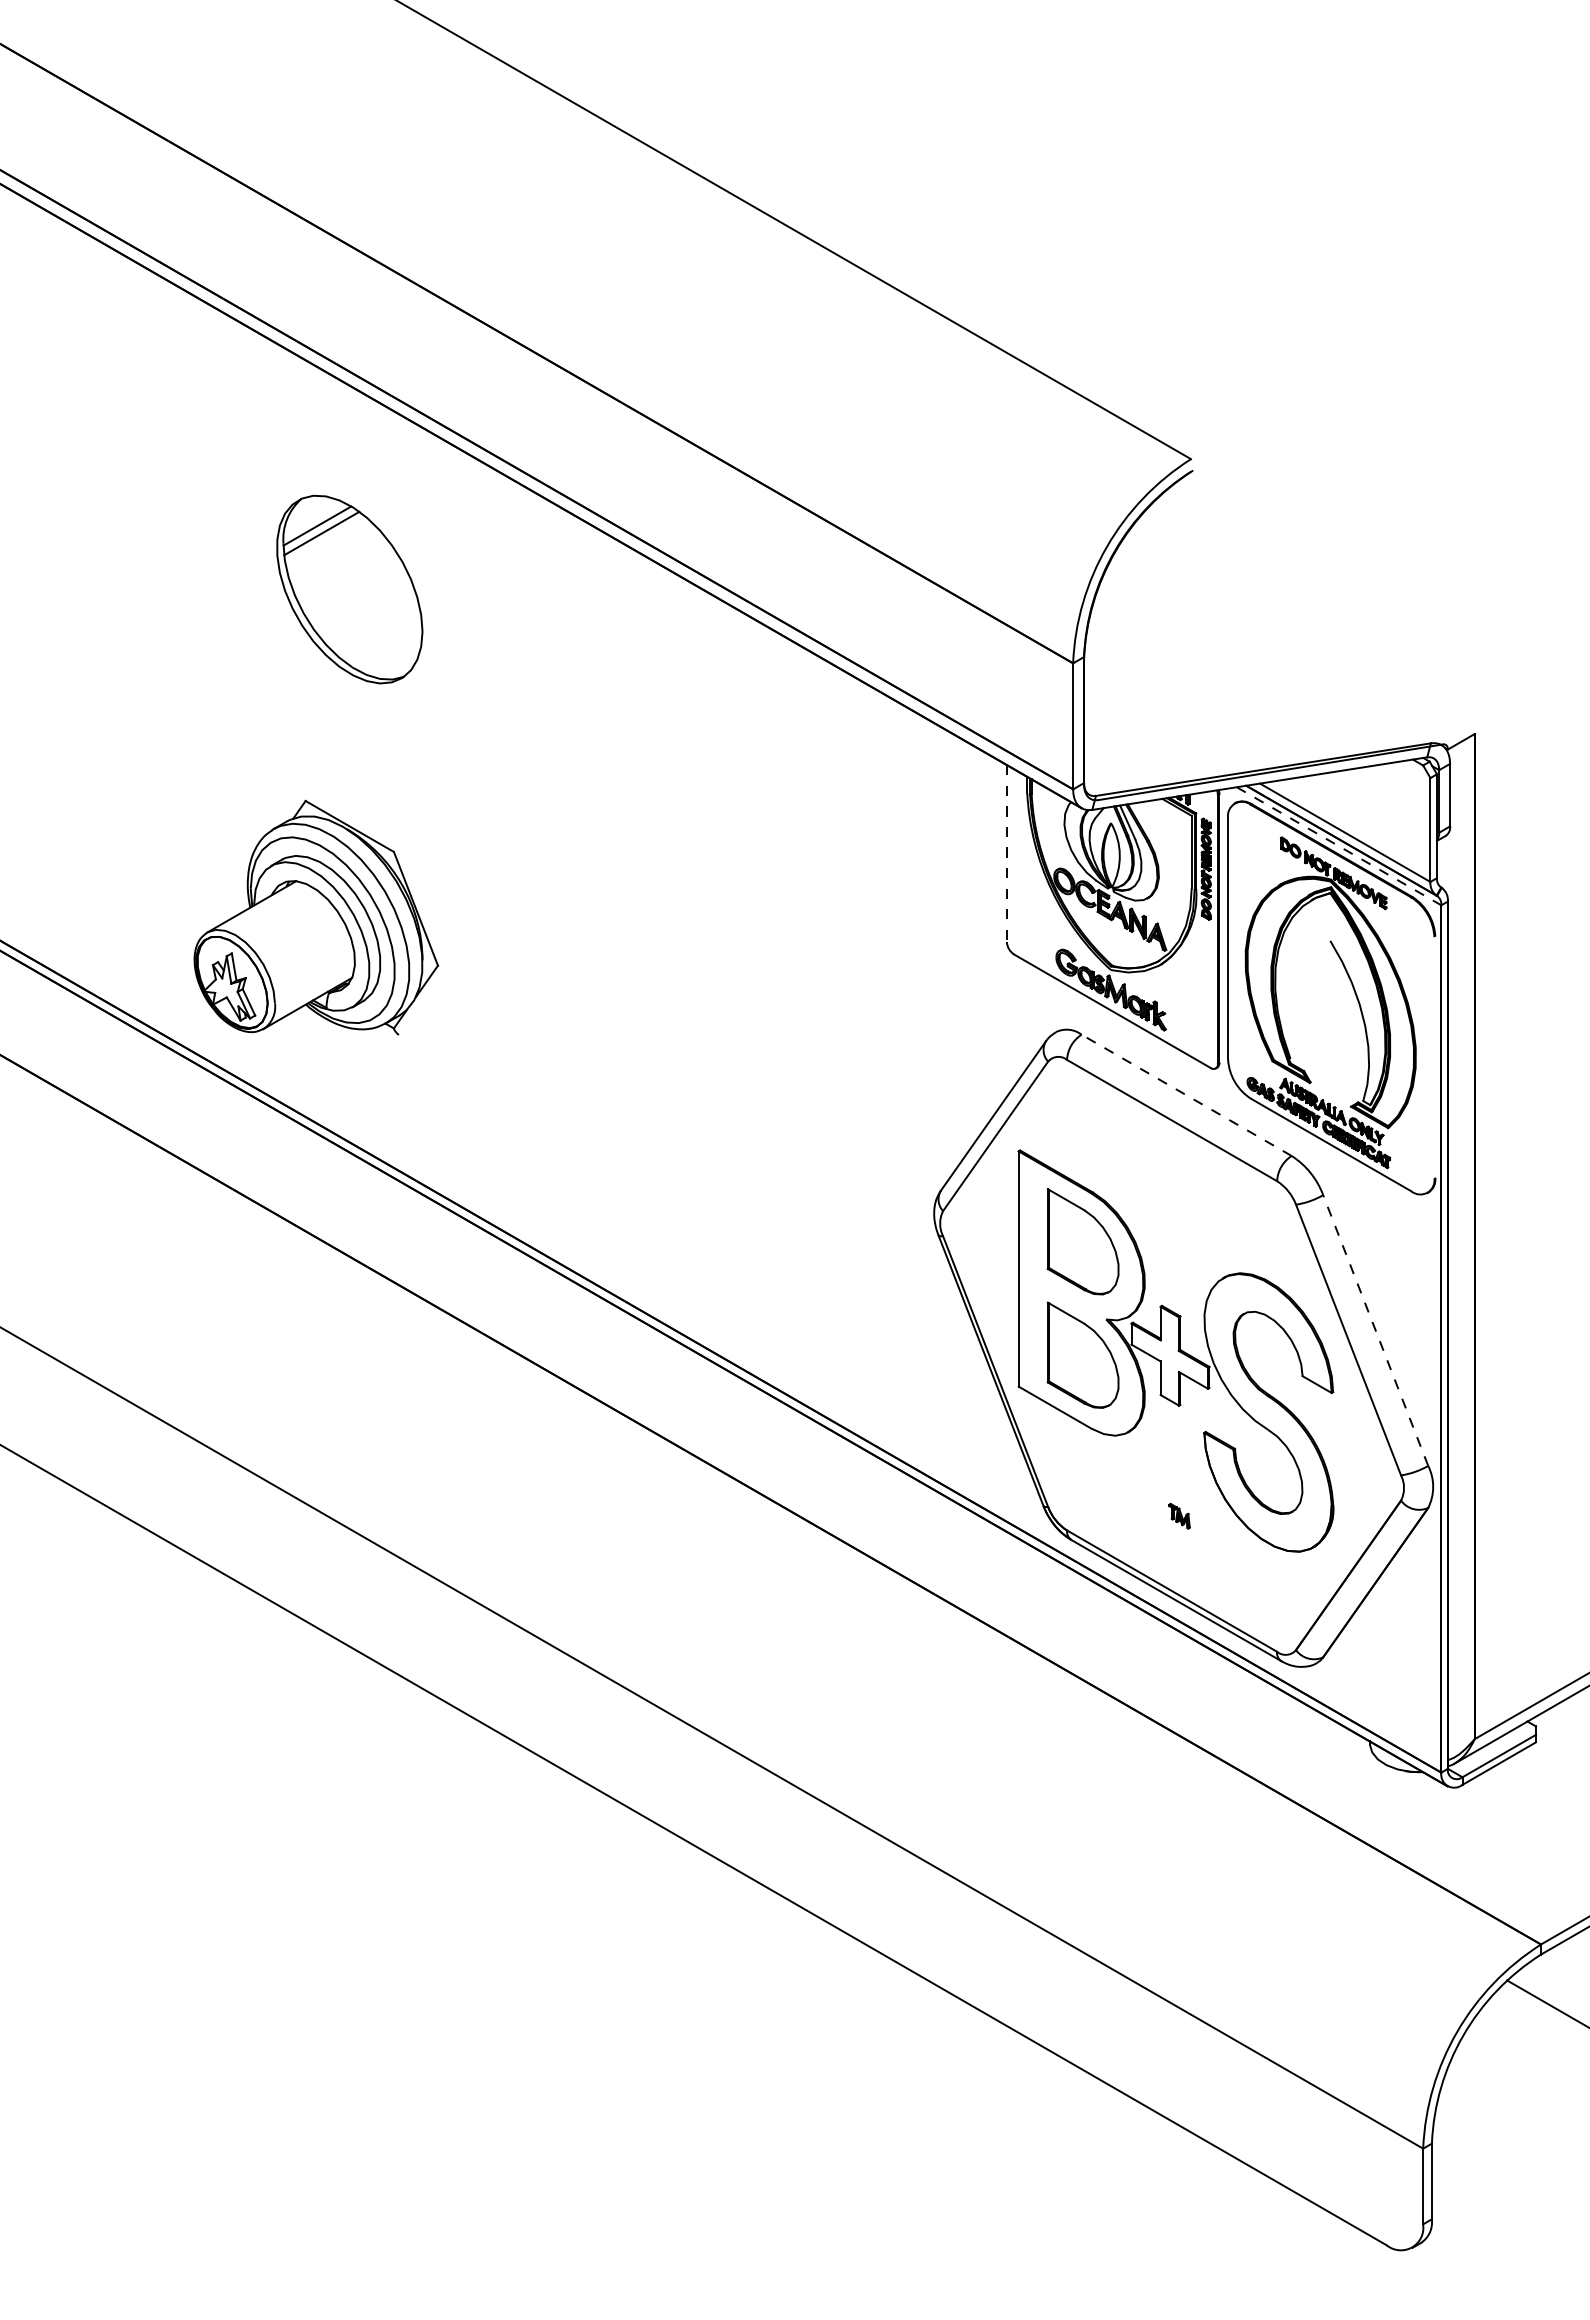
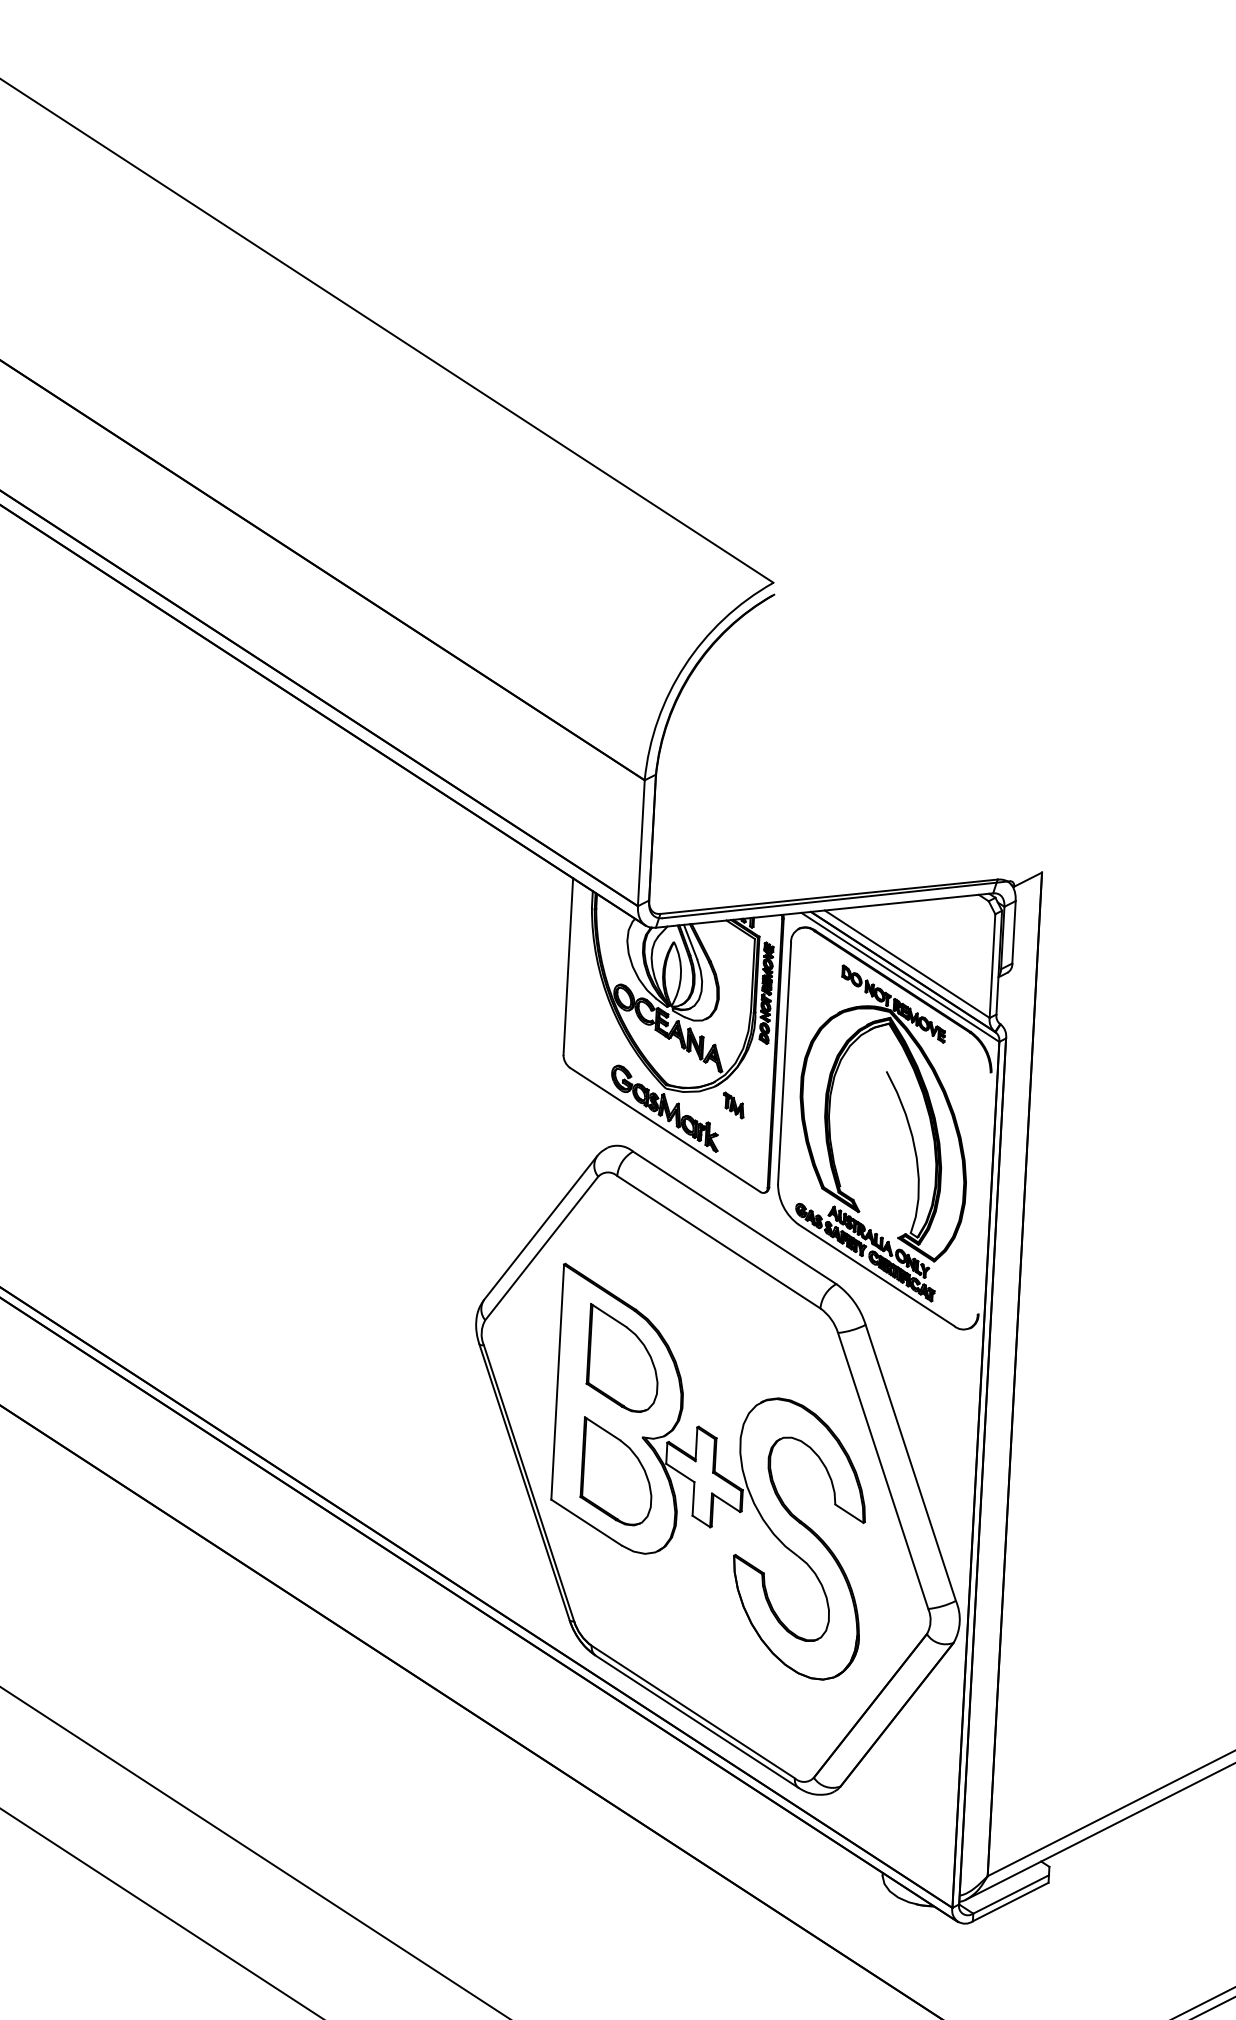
line: (1339, 846) -> (900, 977), dashed -> solid
line: (1006, 854) -> (567, 967), dashed -> solid
line: (1186, 1095) -> (734, 1217), dashed -> solid
line: (1375, 1330) -> (910, 1462), dashed -> solid
part: (1179, 1515) -> (733, 1104), moved

